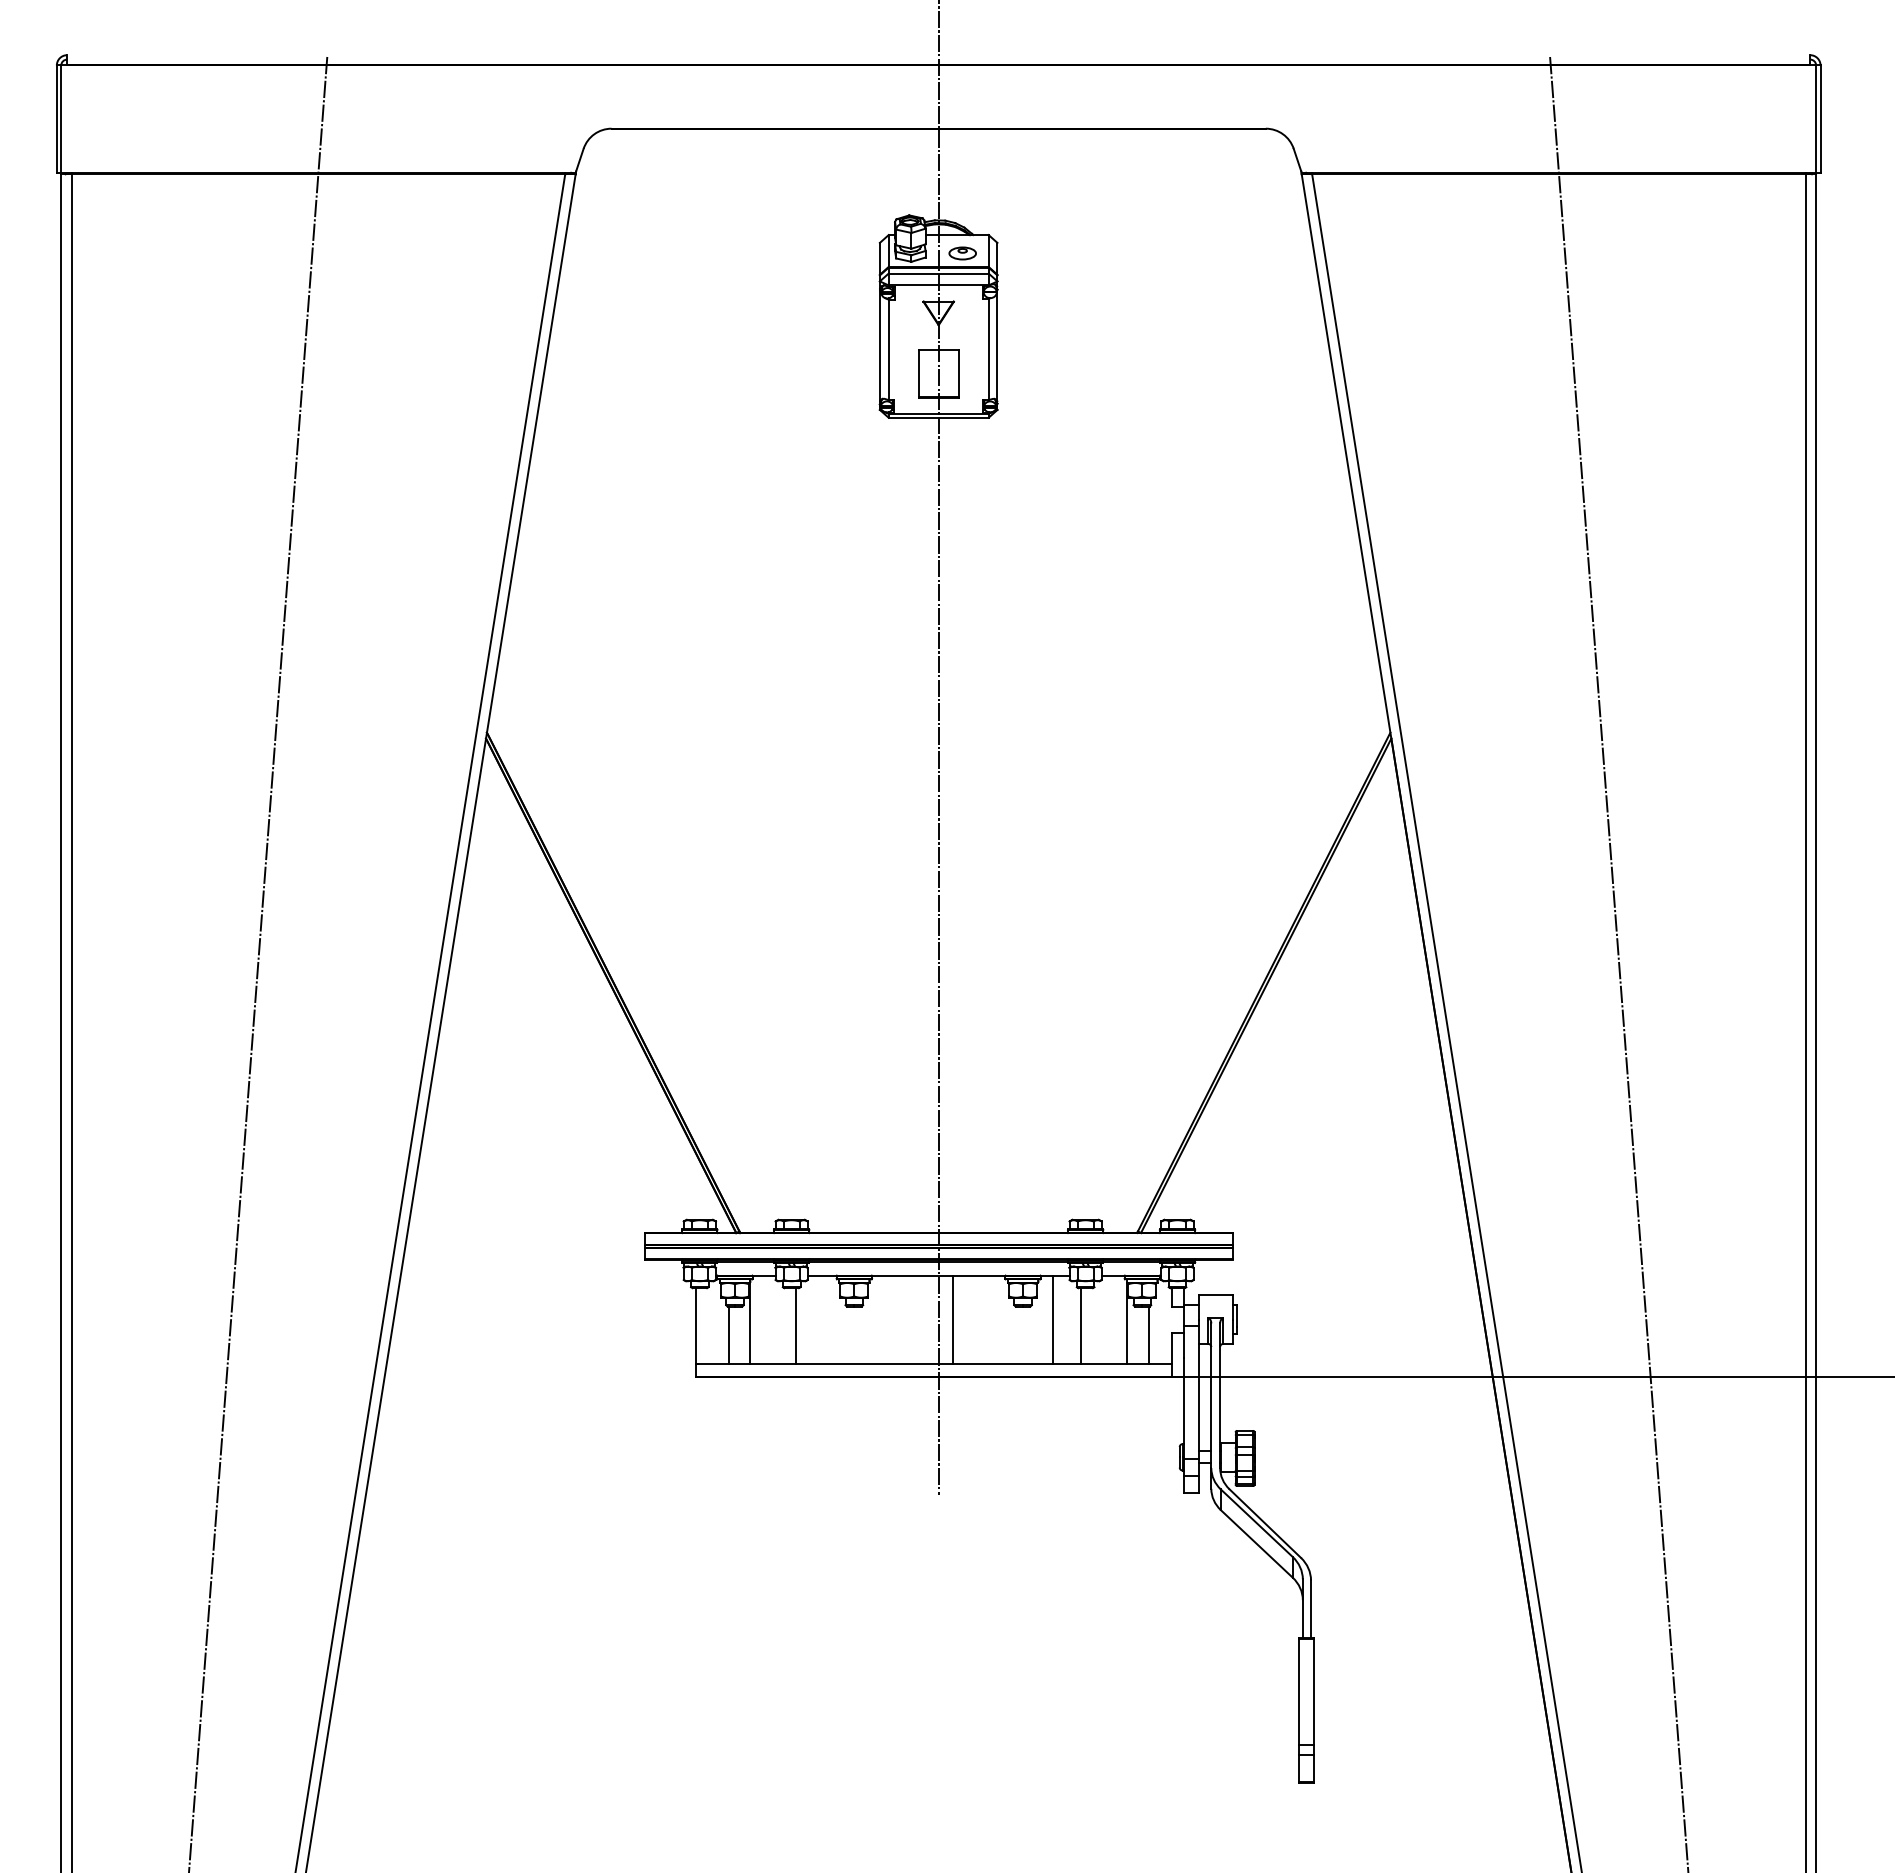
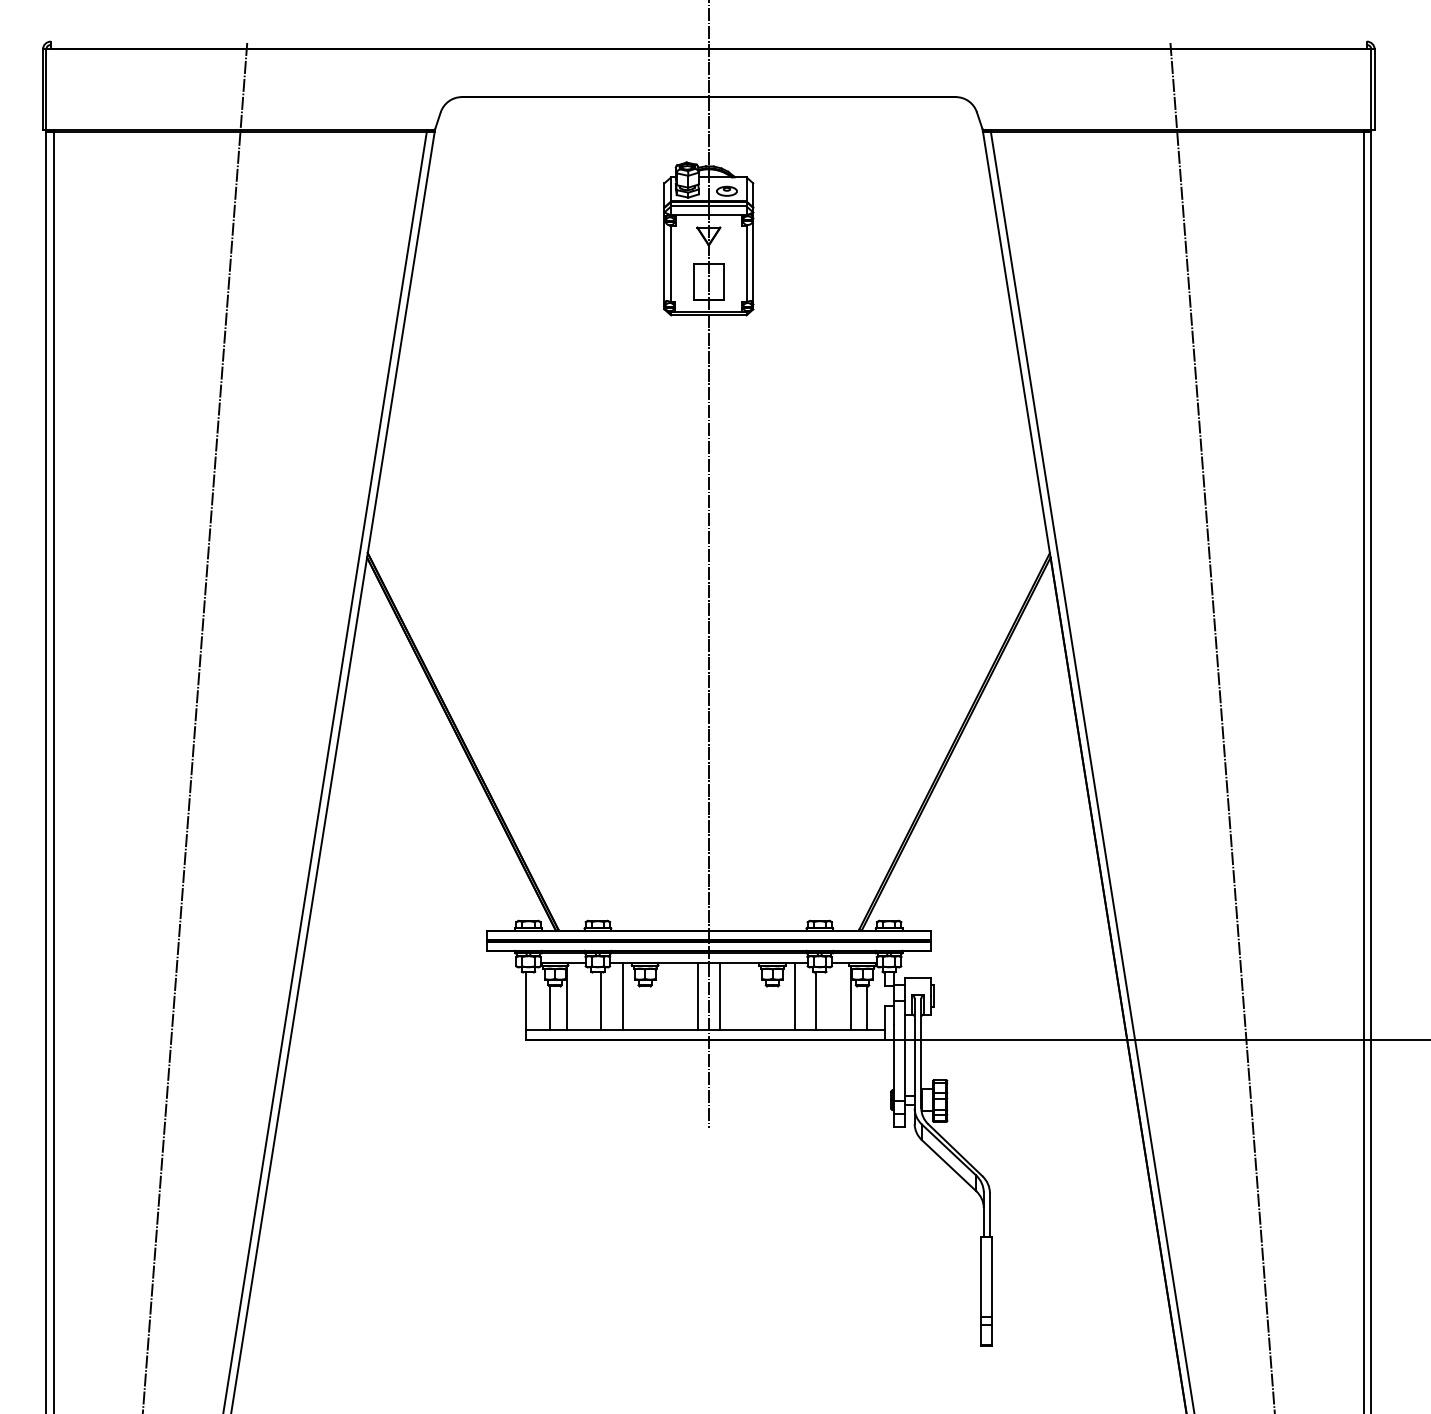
line: (824, 1319) -> (622, 996), added
line: (923, 1319) -> (697, 996), added

